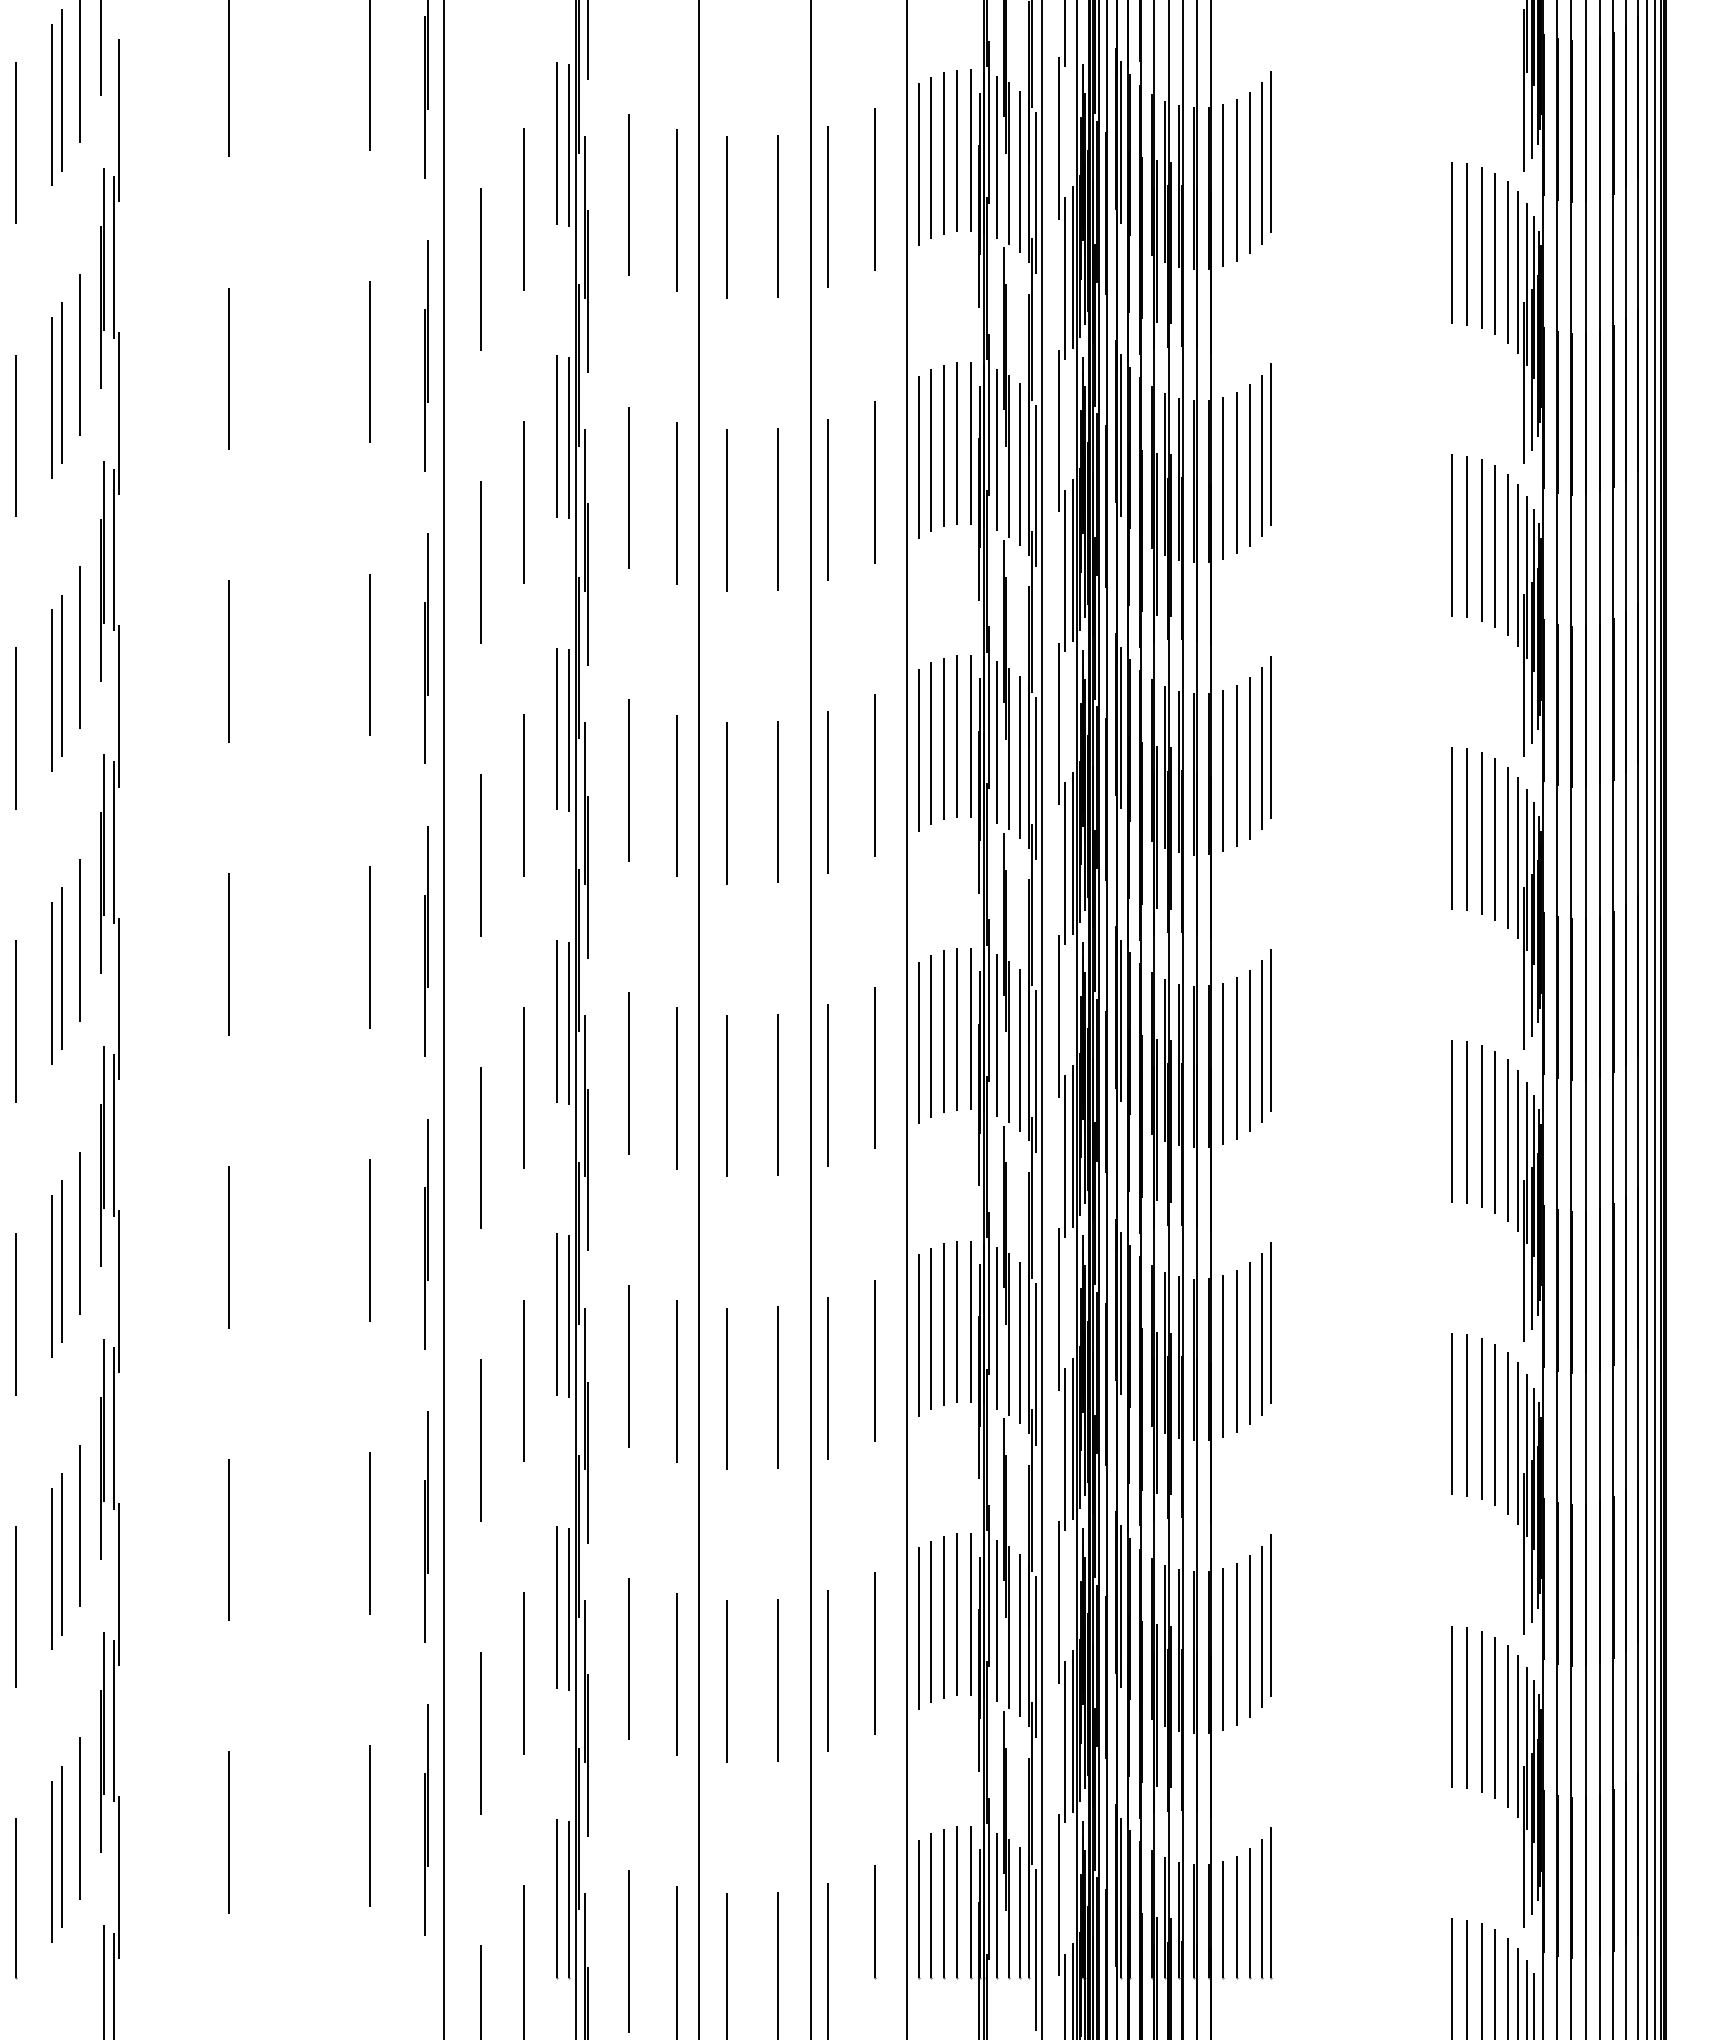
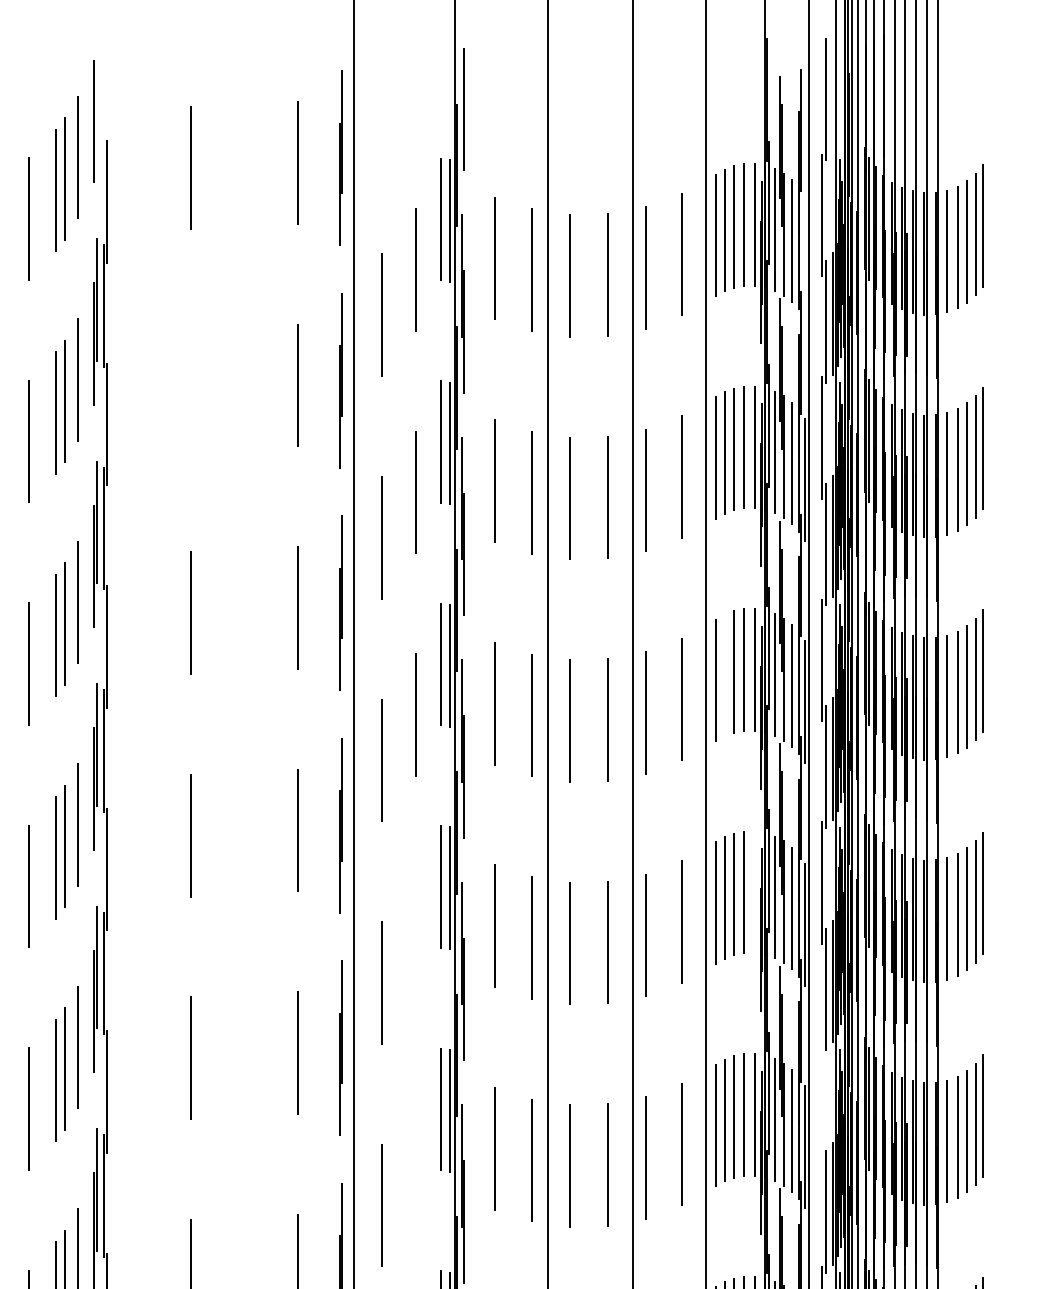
line: (1036, 192) -> (804, 256), removed
line: (229, 368) -> (191, 390), removed
line: (930, 743) -> (724, 675), removed
line: (970, 1028) -> (754, 892), removed
line: (524, 1087) -> (415, 936), removed
line: (1059, 1309) -> (822, 1105), removed
line: (523, 1380) -> (414, 1159), removed

